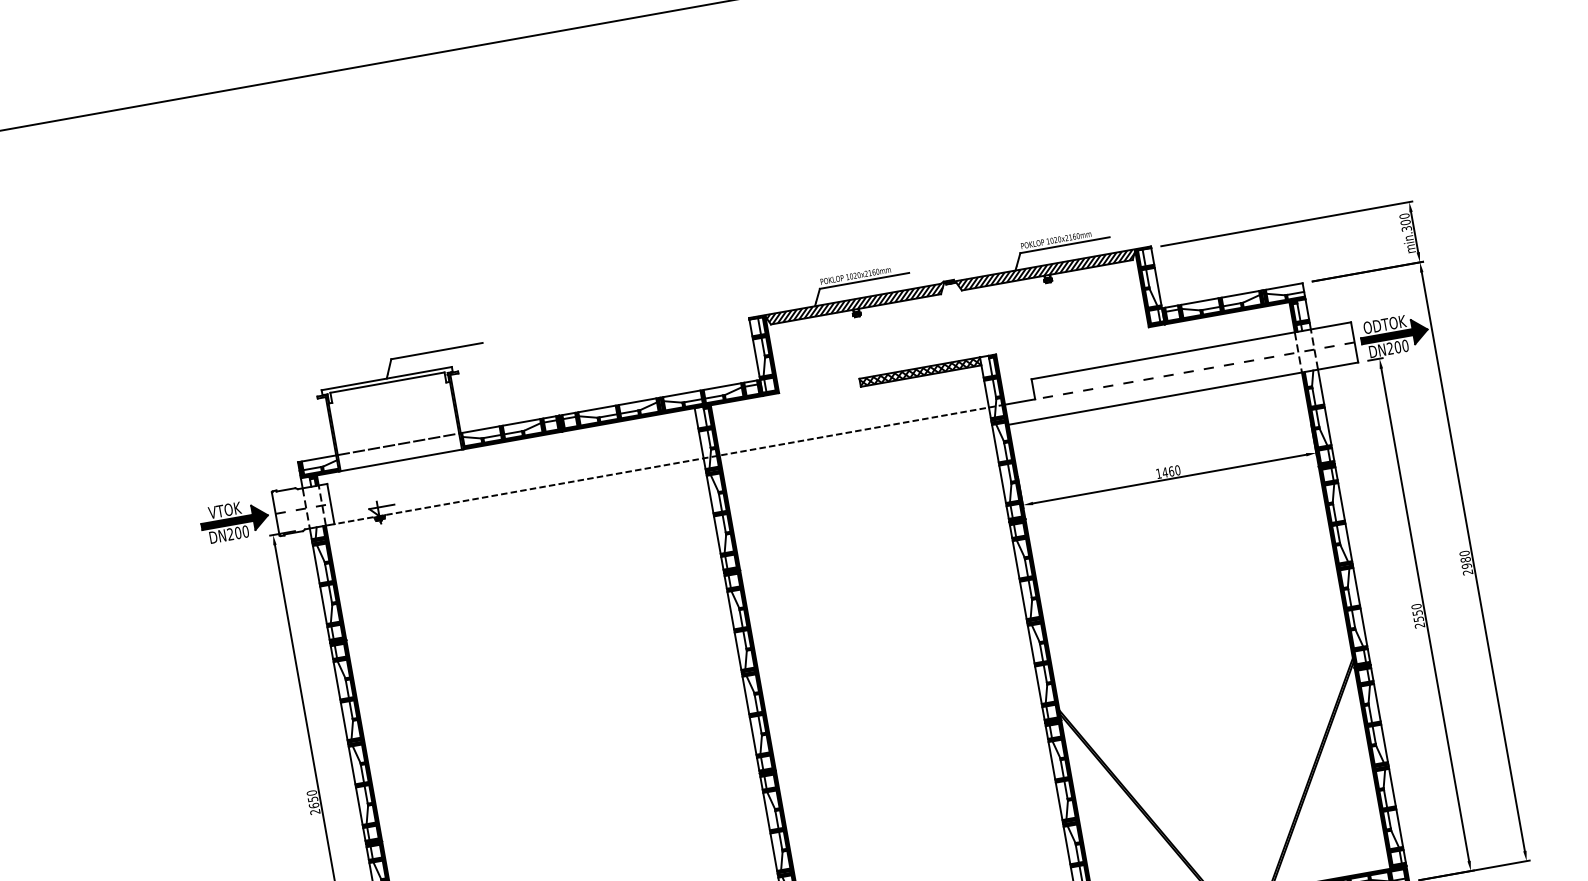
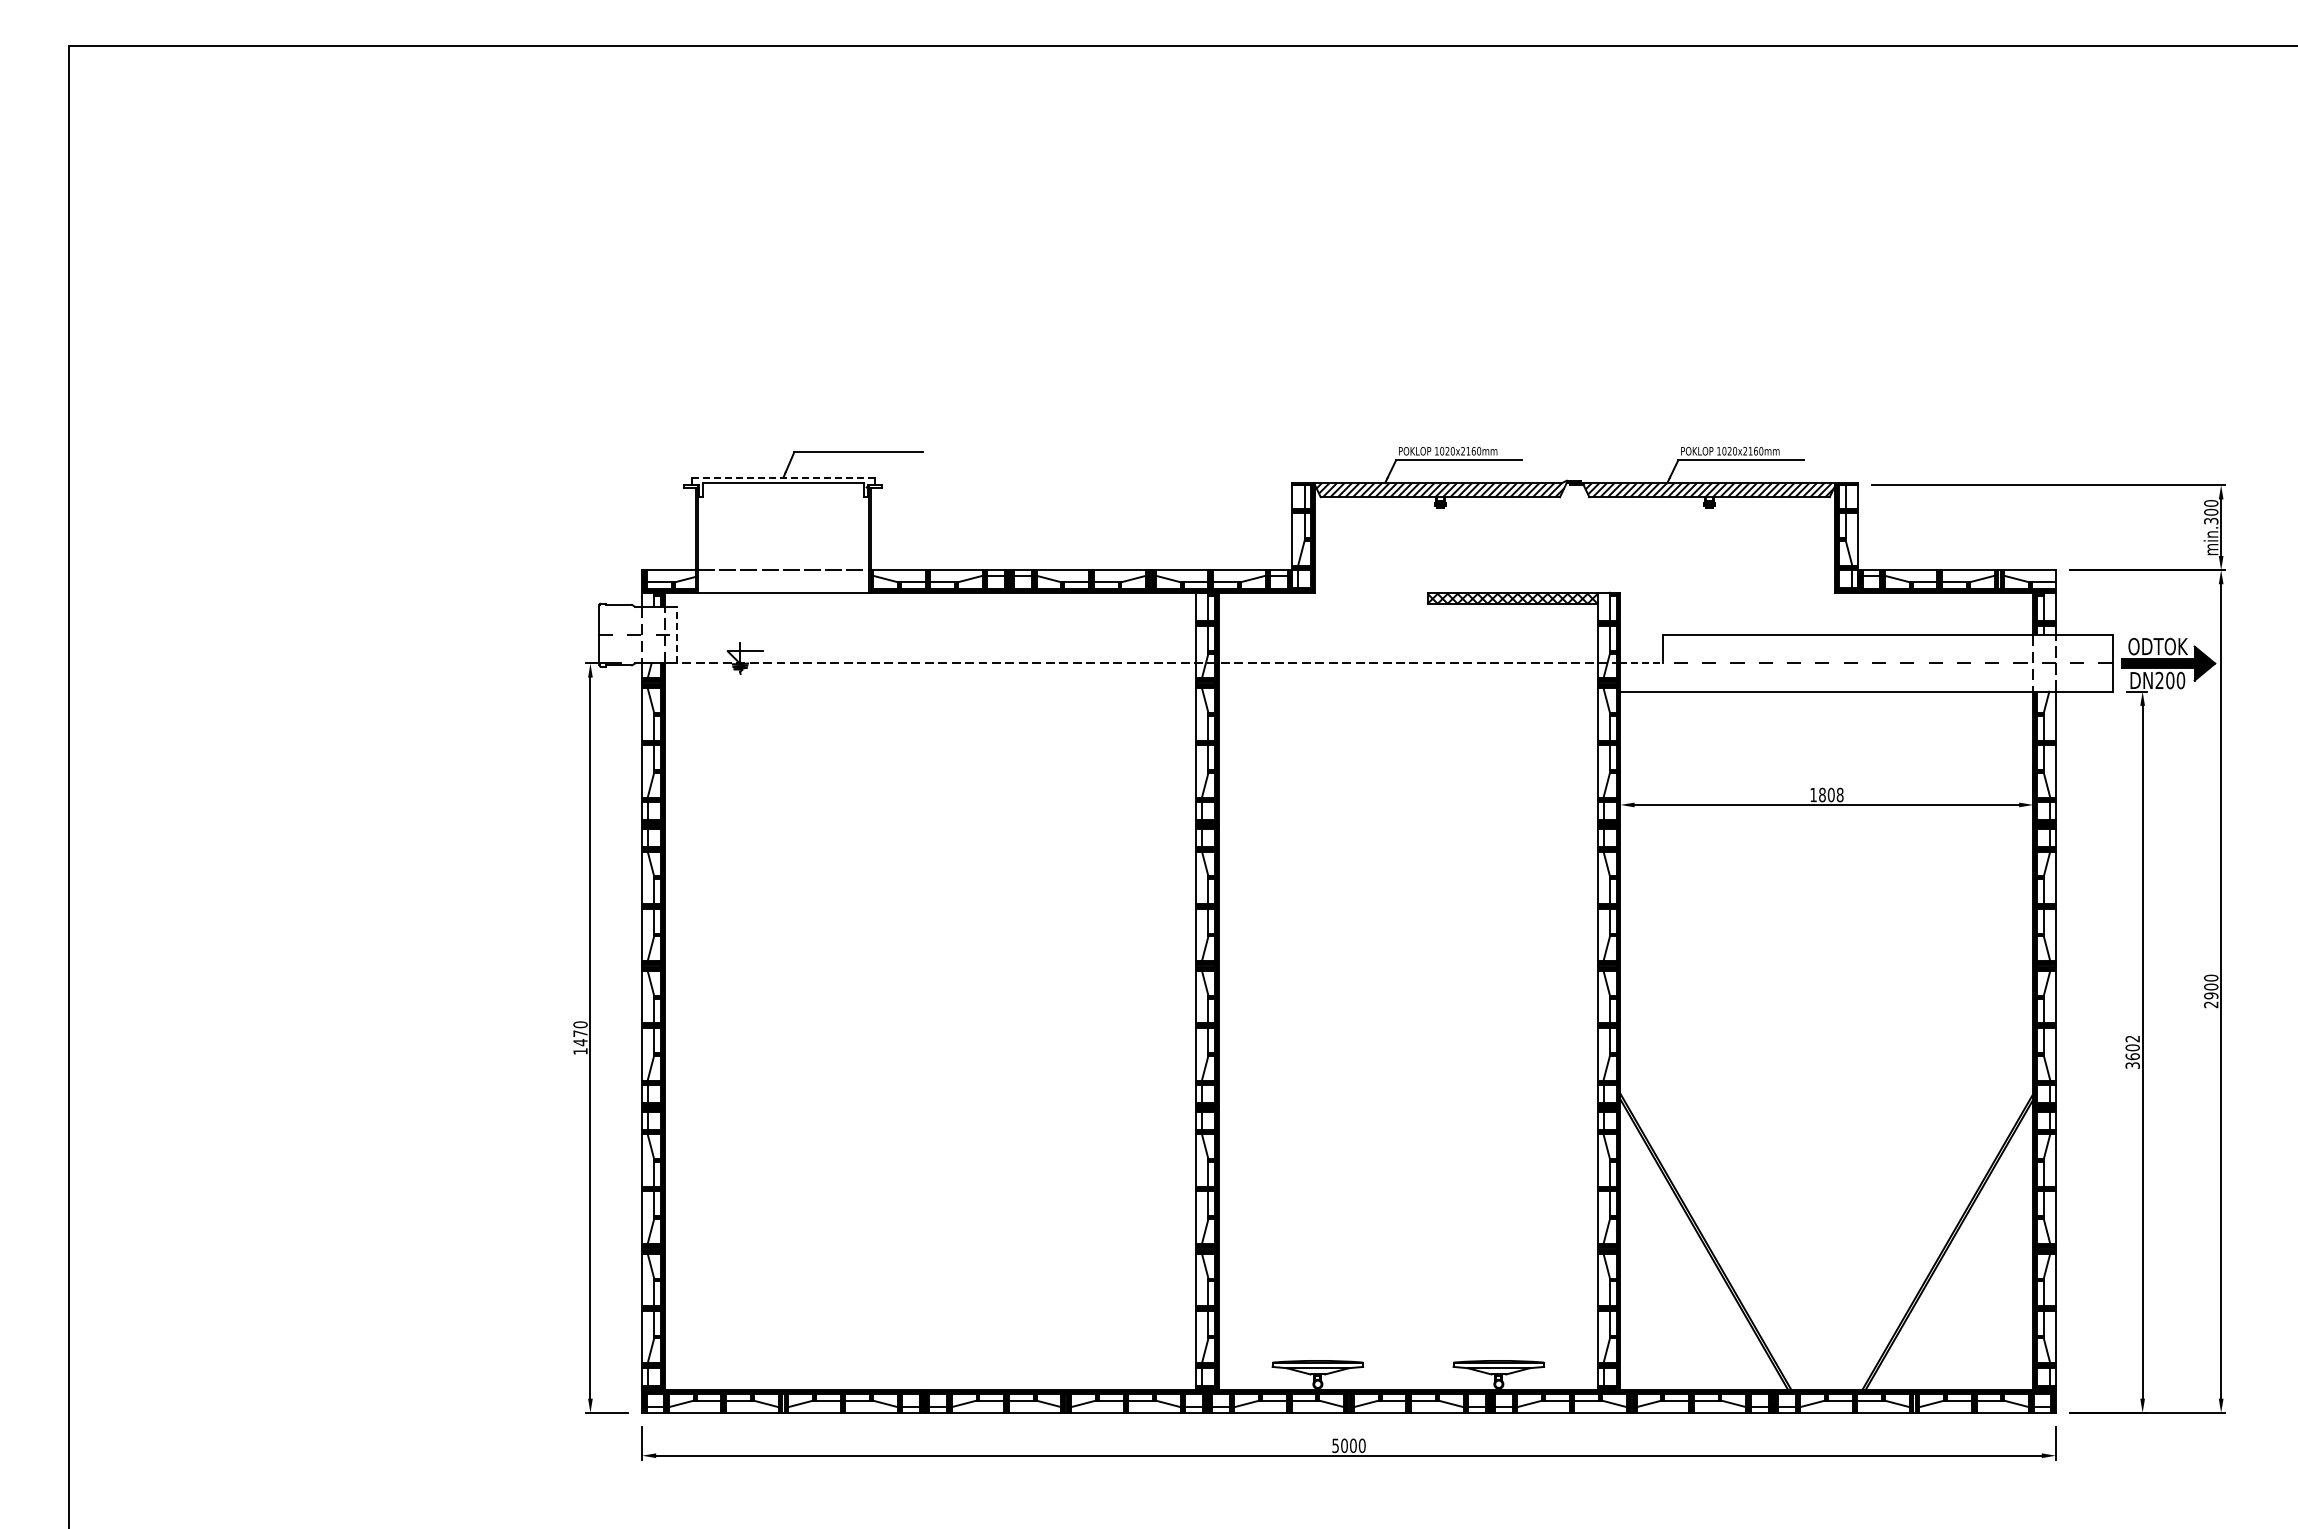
line: (386, 378) -> (783, 477), solid -> dashed
line: (1020, 401) -> (1642, 663), solid -> dashed
text: (1170, 471) -> (1830, 794), 1460 -> 1808
line: (330, 503) -> (676, 634), solid -> dashed
part: (234, 520) -> (541, 634), removed
text: (1465, 559) -> (2211, 986), 2980 -> 2900
text: (1417, 615) -> (2132, 1051), 2550 -> 3602
text: (314, 805) -> (580, 1042), 2650 -> 1470

